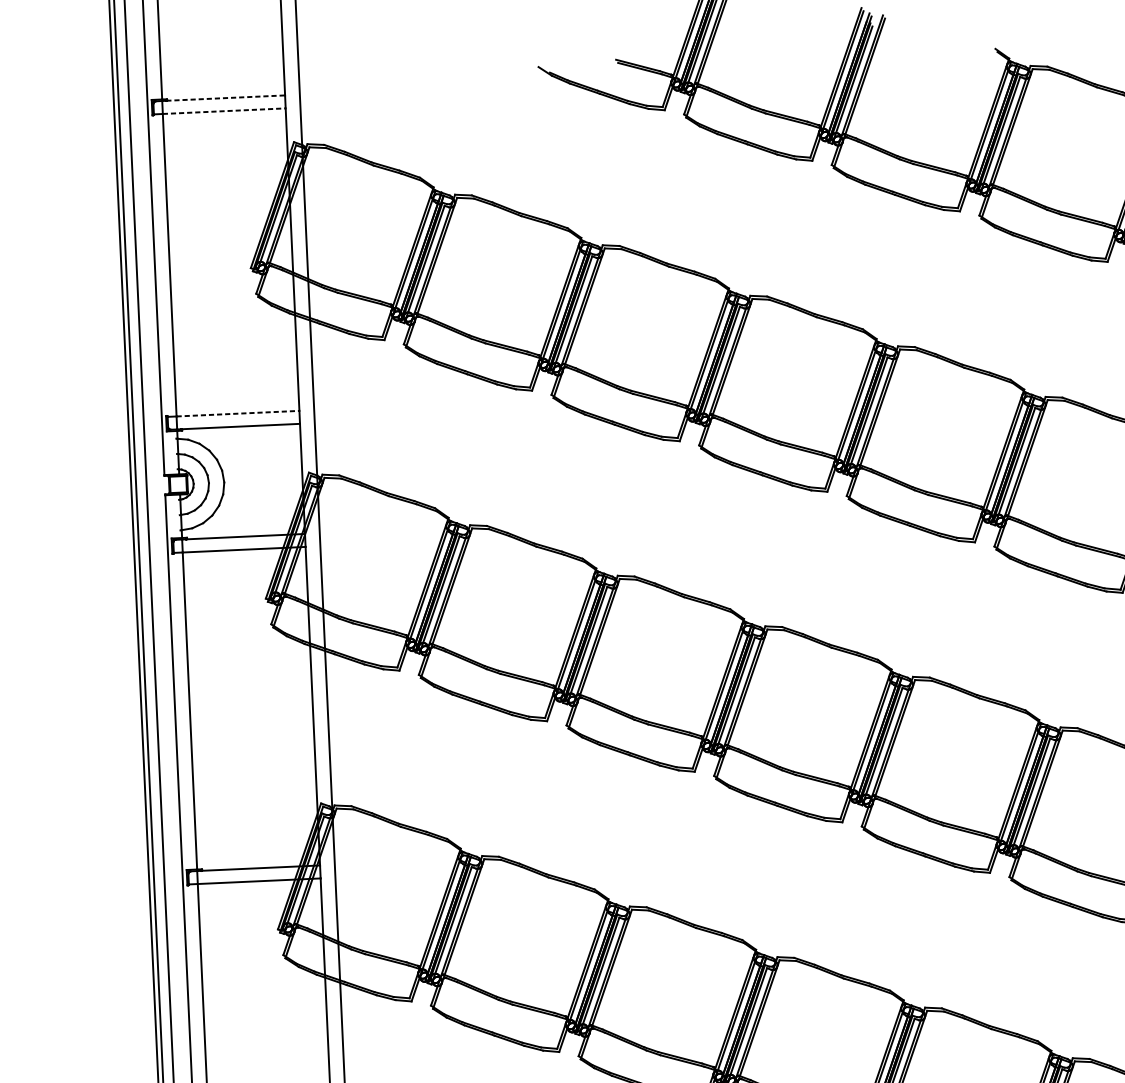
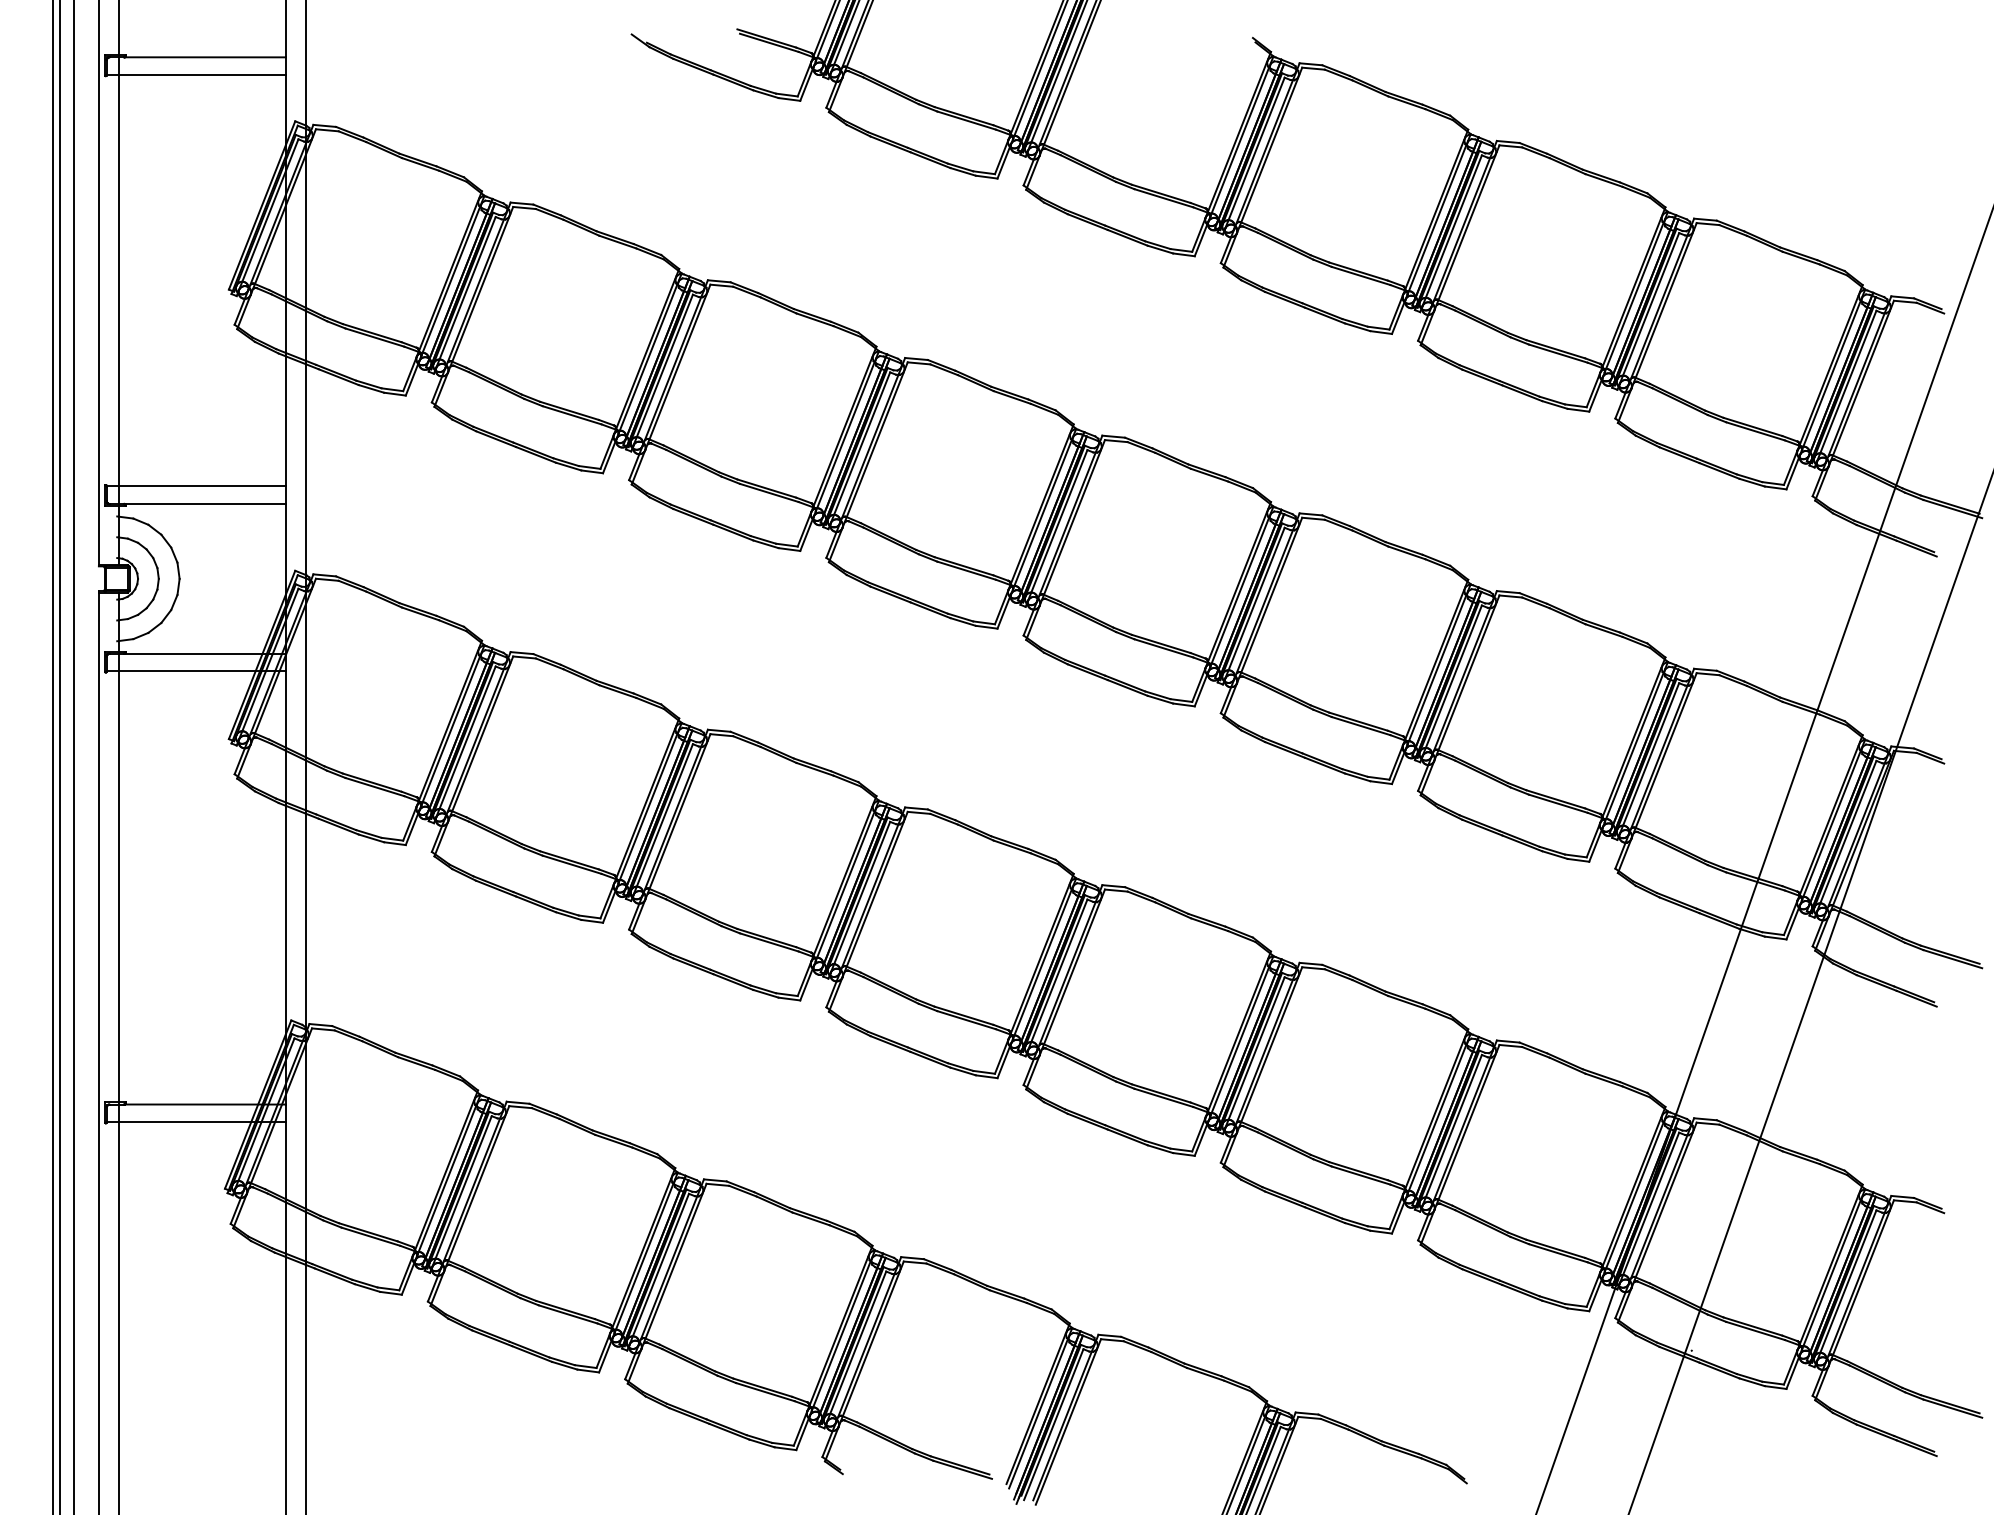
line: (225, 98) -> (205, 57), dashed -> solid
line: (224, 111) -> (202, 75), dashed -> solid
line: (238, 413) -> (202, 486), dashed -> solid

